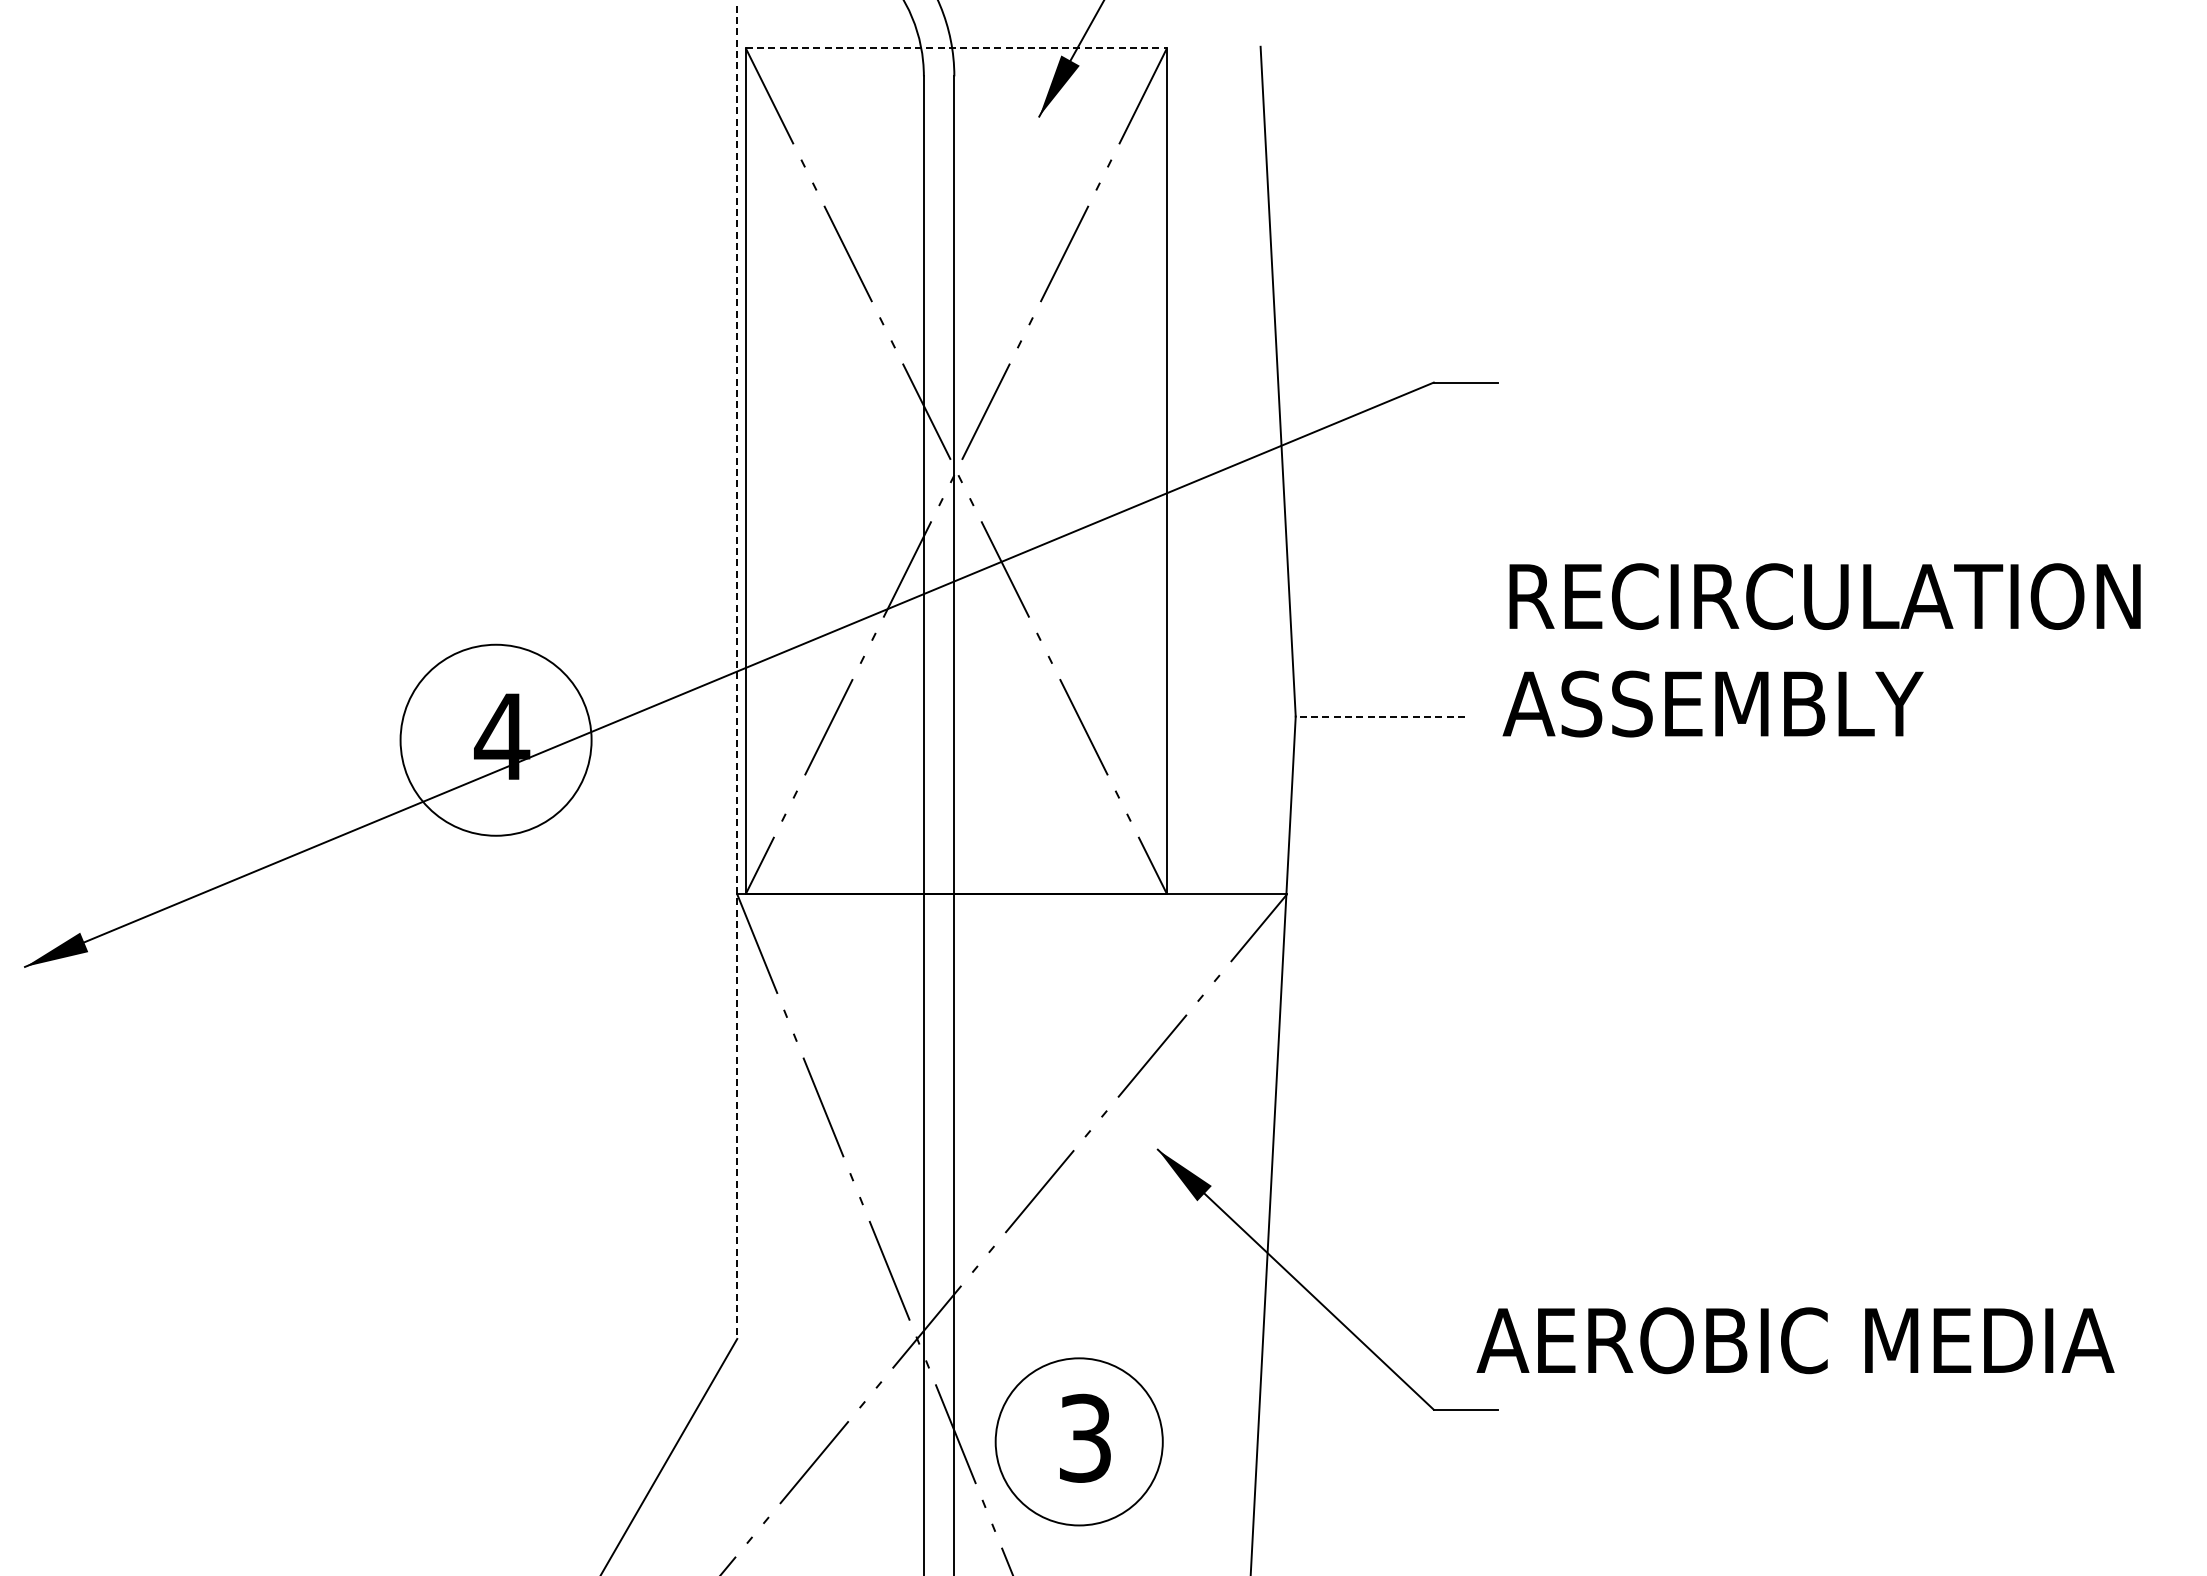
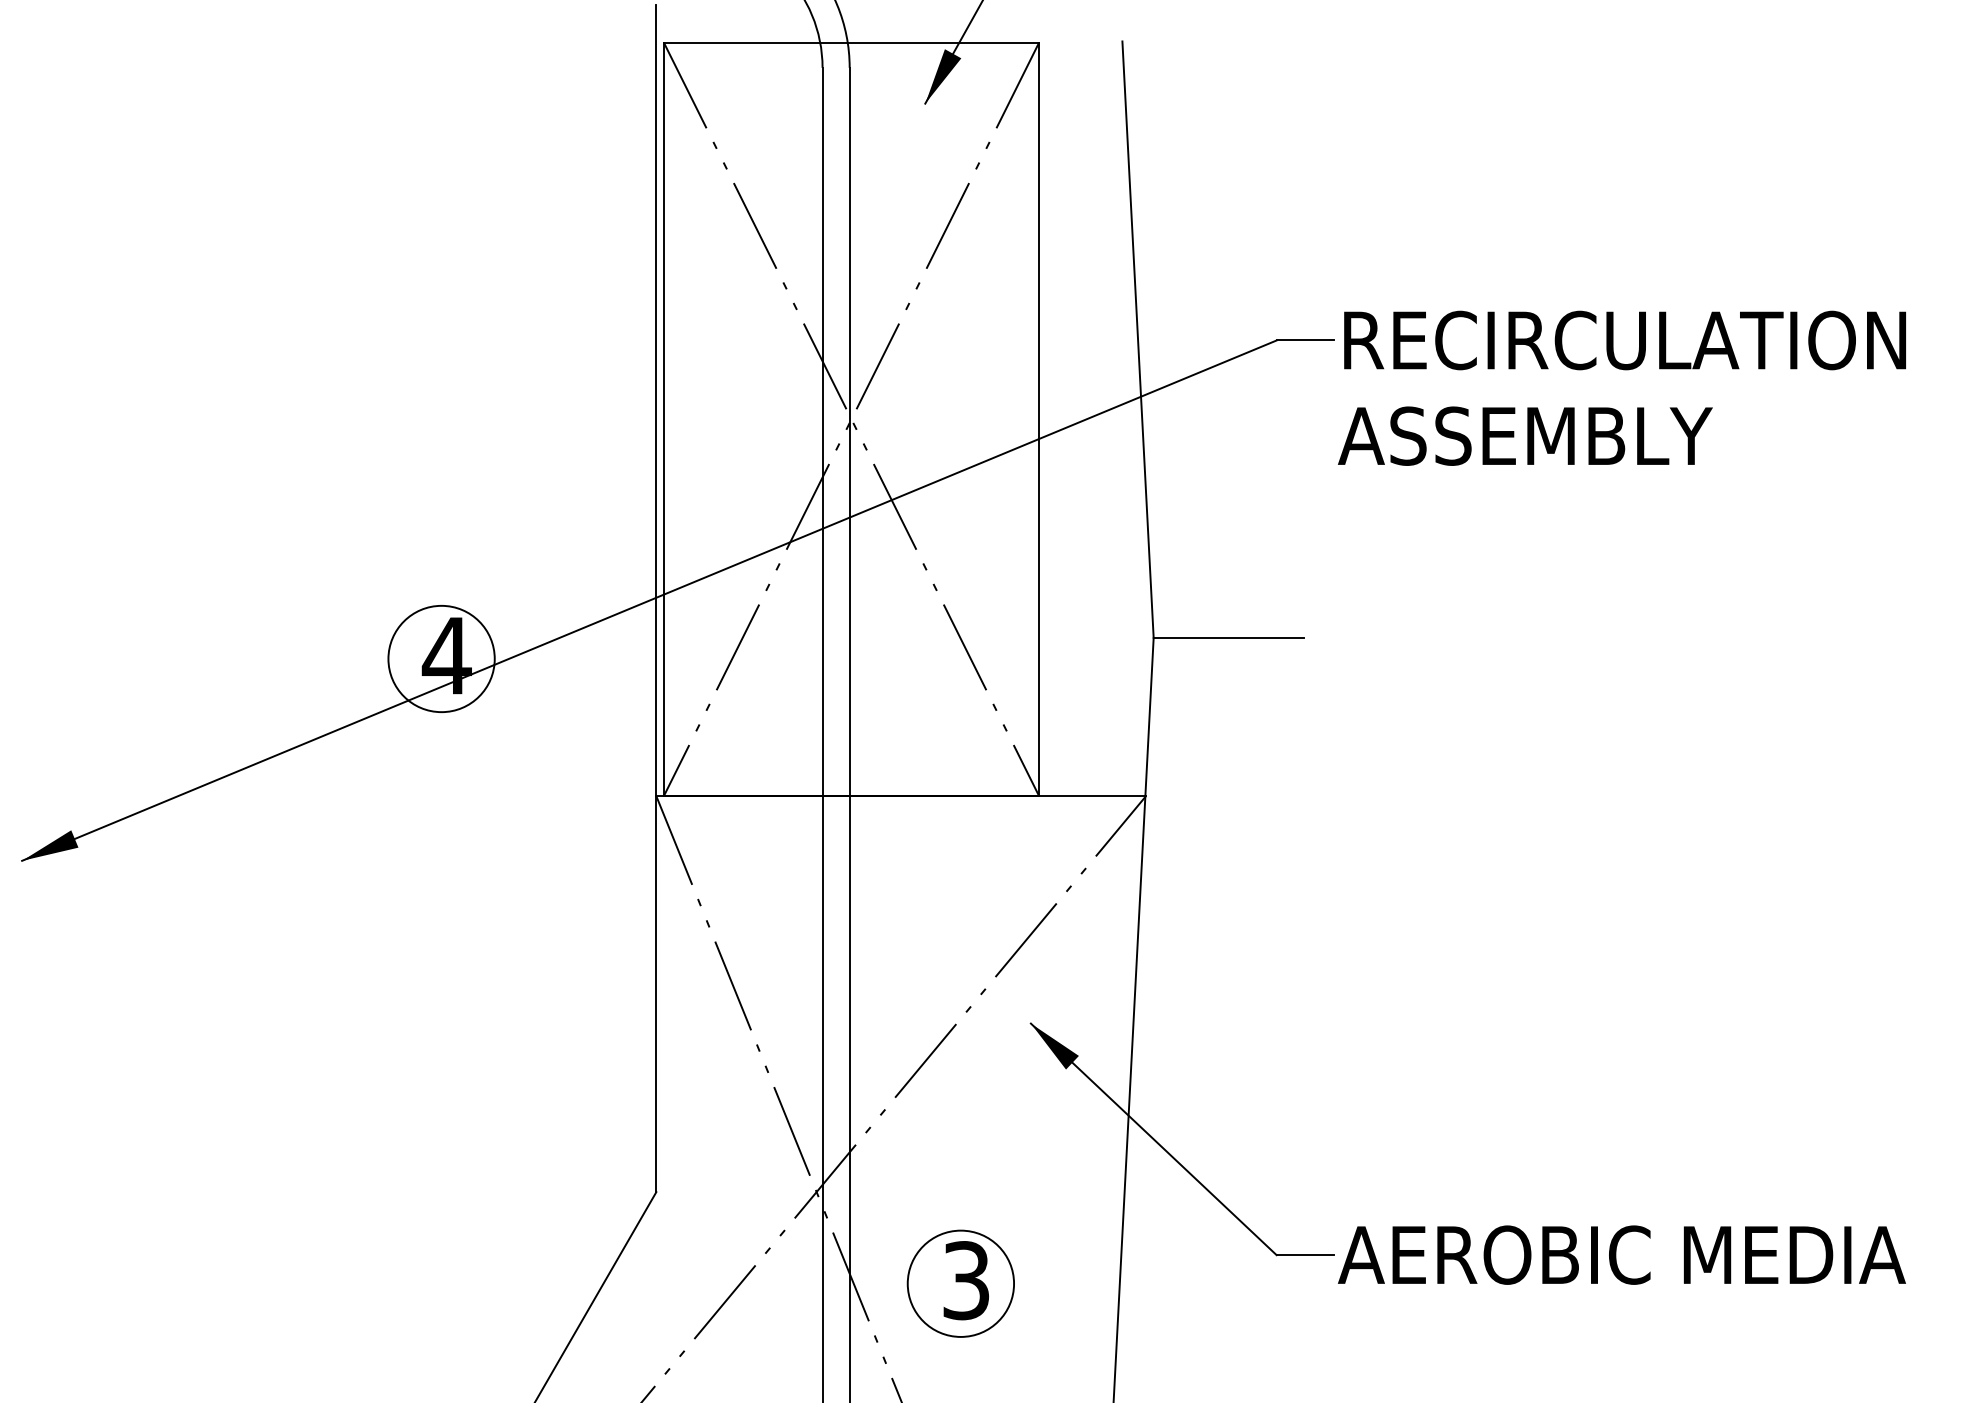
line: (956, 48) -> (851, 42), dashed -> solid
text: (1821, 650) -> (1621, 388), moved
line: (737, 672) -> (656, 598), dashed -> solid
line: (1380, 716) -> (1229, 637), dashed -> solid
circle: (495, 739) -> (441, 658), size x0.62
text: (1795, 1340) -> (1621, 1254), moved
circle: (1078, 1441) -> (960, 1283), size x0.71

